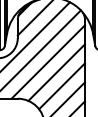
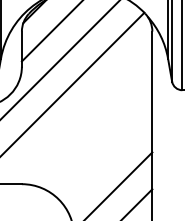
line: (48, 61) -> (81, 111), removed
line: (56, 72) -> (97, 133), removed
line: (62, 86) -> (108, 160), removed

